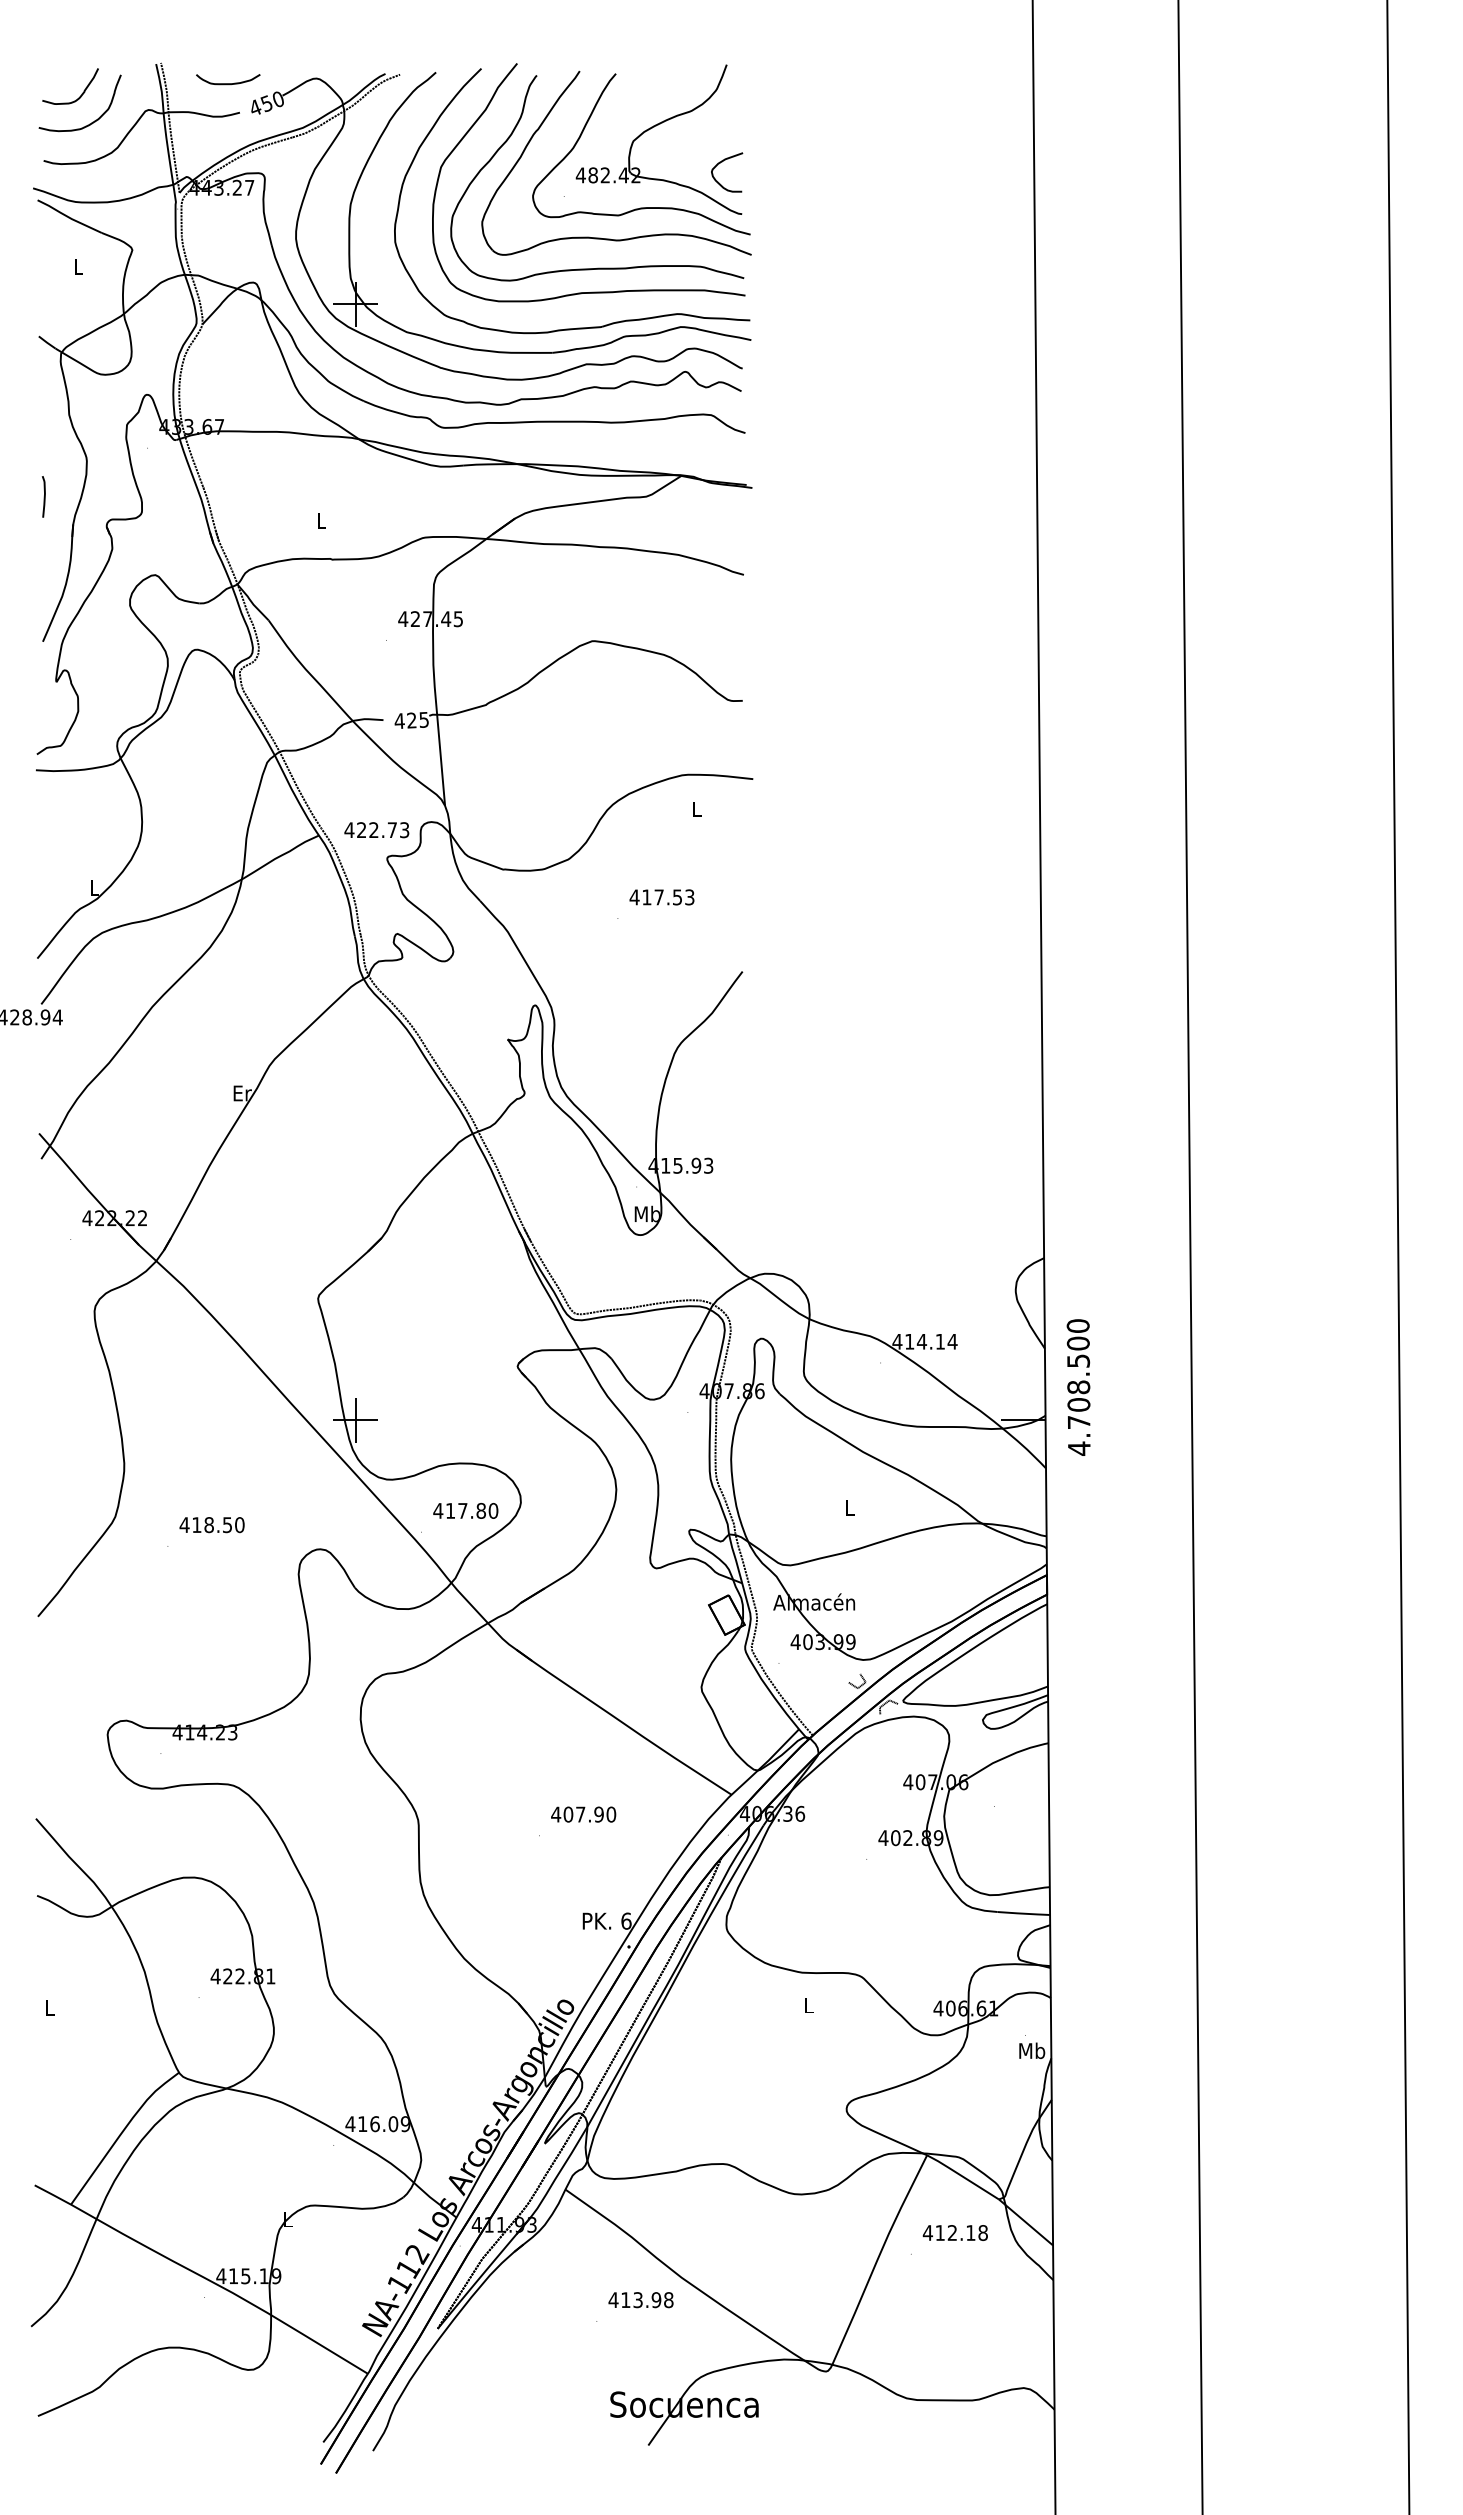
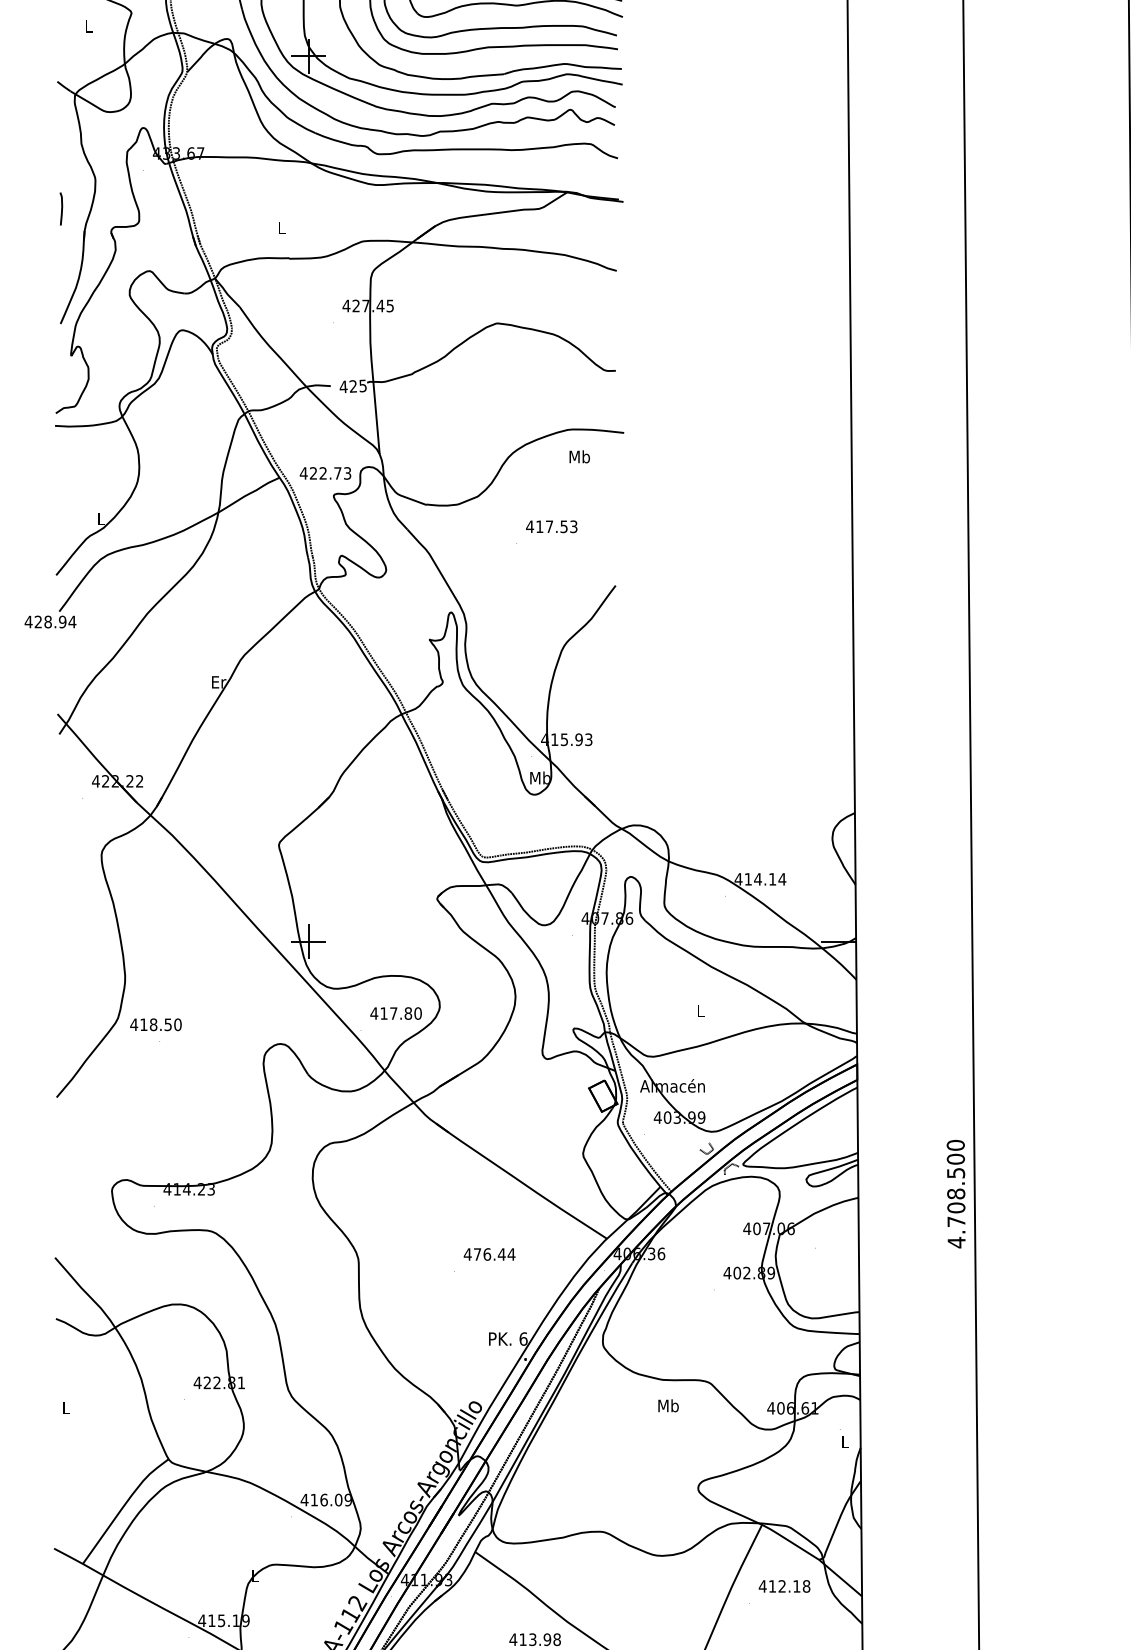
text: (697, 809) -> (579, 457), L -> Mb
text: (1078, 1387) -> (956, 1194), moved
text: (211, 1525) -> (155, 1025), moved
text: (589, 1814) -> (494, 1254), 407.90 -> 476.44
text: (809, 2005) -> (668, 1405), L -> Mb
text: (1032, 2050) -> (845, 1441), Mb -> L

